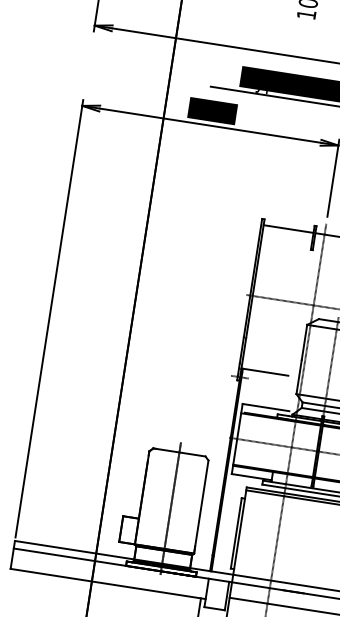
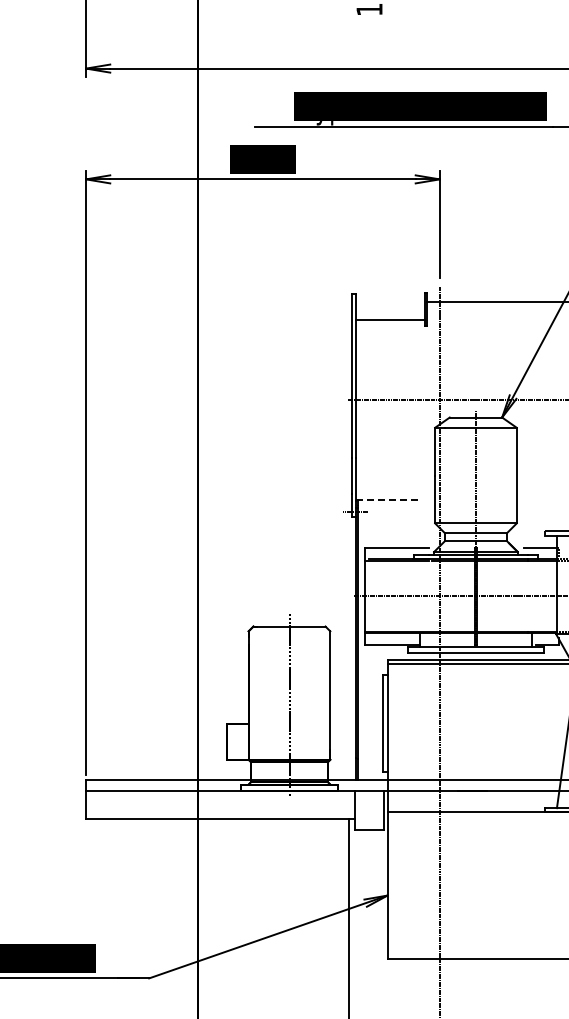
line: (288, 229) -> (389, 320), moved
line: (265, 372) -> (388, 500), solid -> dashed

